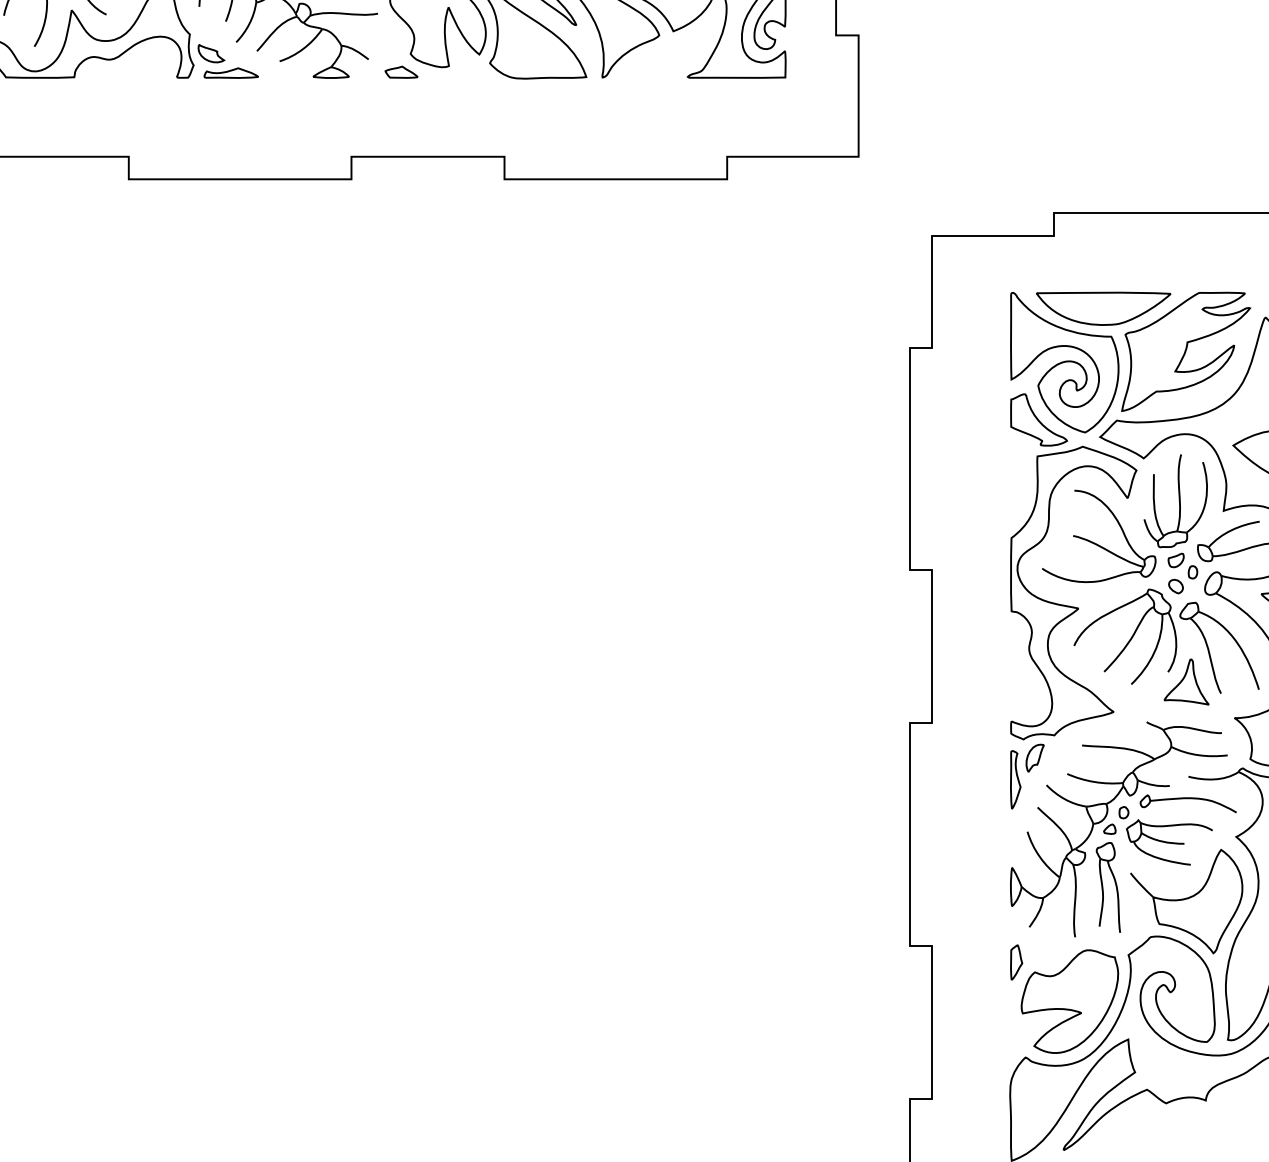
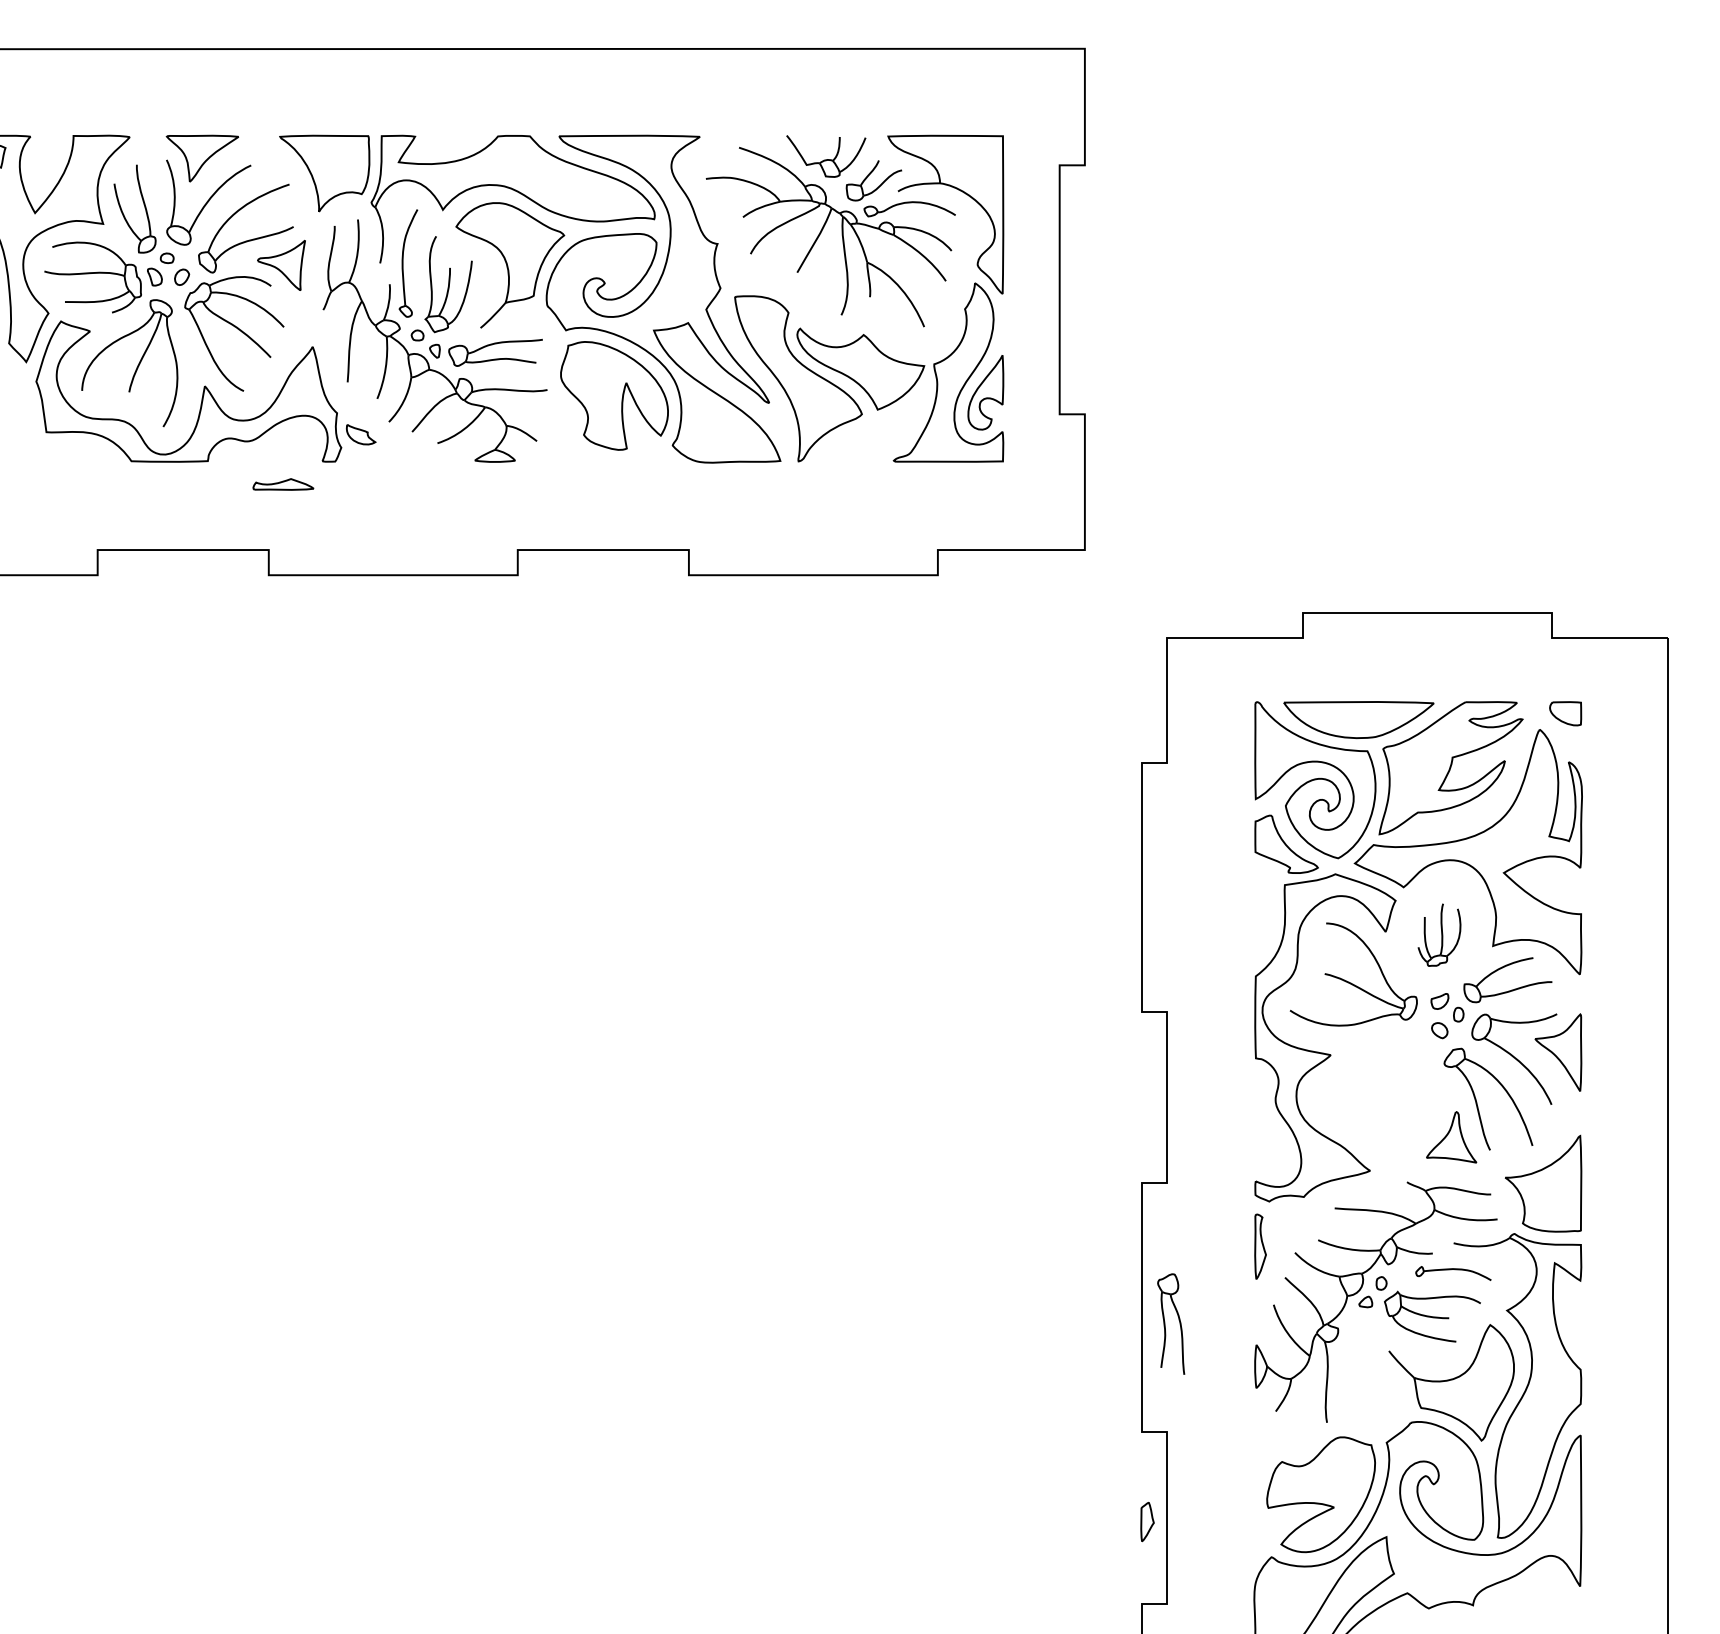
curve: (399, 68) -> (571, 451), removed
part: (231, 73) -> (283, 484), moved
part: (1175, 500) -> (1439, 934), size x0.6
part: (1130, 638) -> (1388, 1088), removed
curve: (1038, 759) -> (1285, 1223), removed
part: (1188, 803) -> (1453, 1273), size x0.7
part: (1108, 886) -> (1171, 1323), moved
part: (1016, 962) -> (1147, 1521), moved

